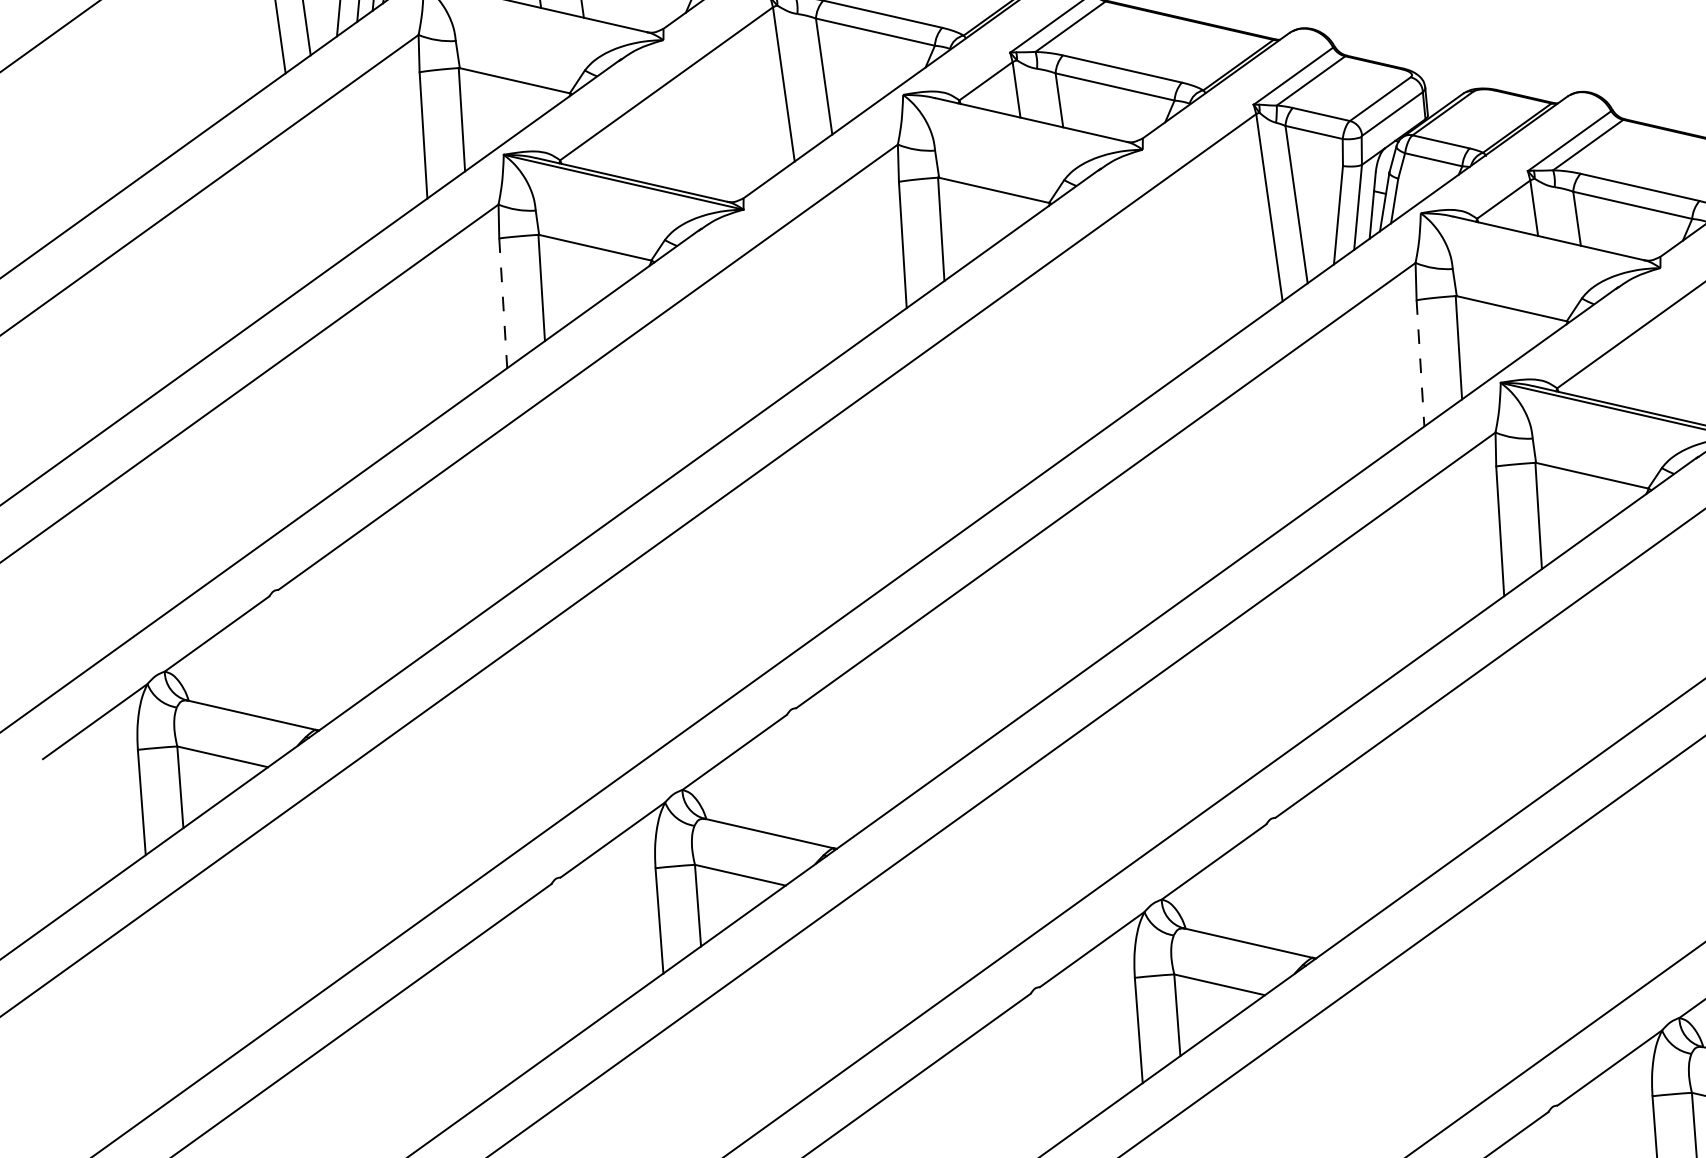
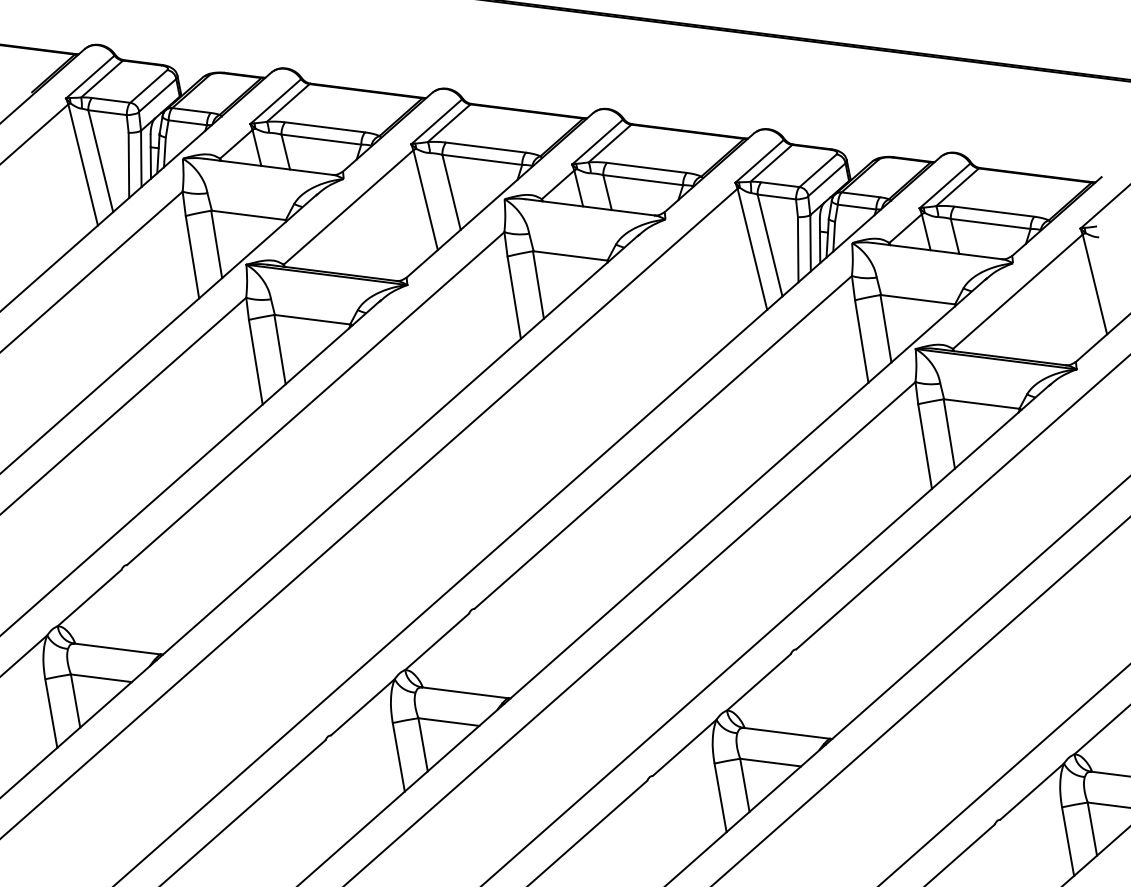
line: (502, 303) -> (255, 362), dashed -> solid
line: (1420, 363) -> (861, 341), dashed -> solid

